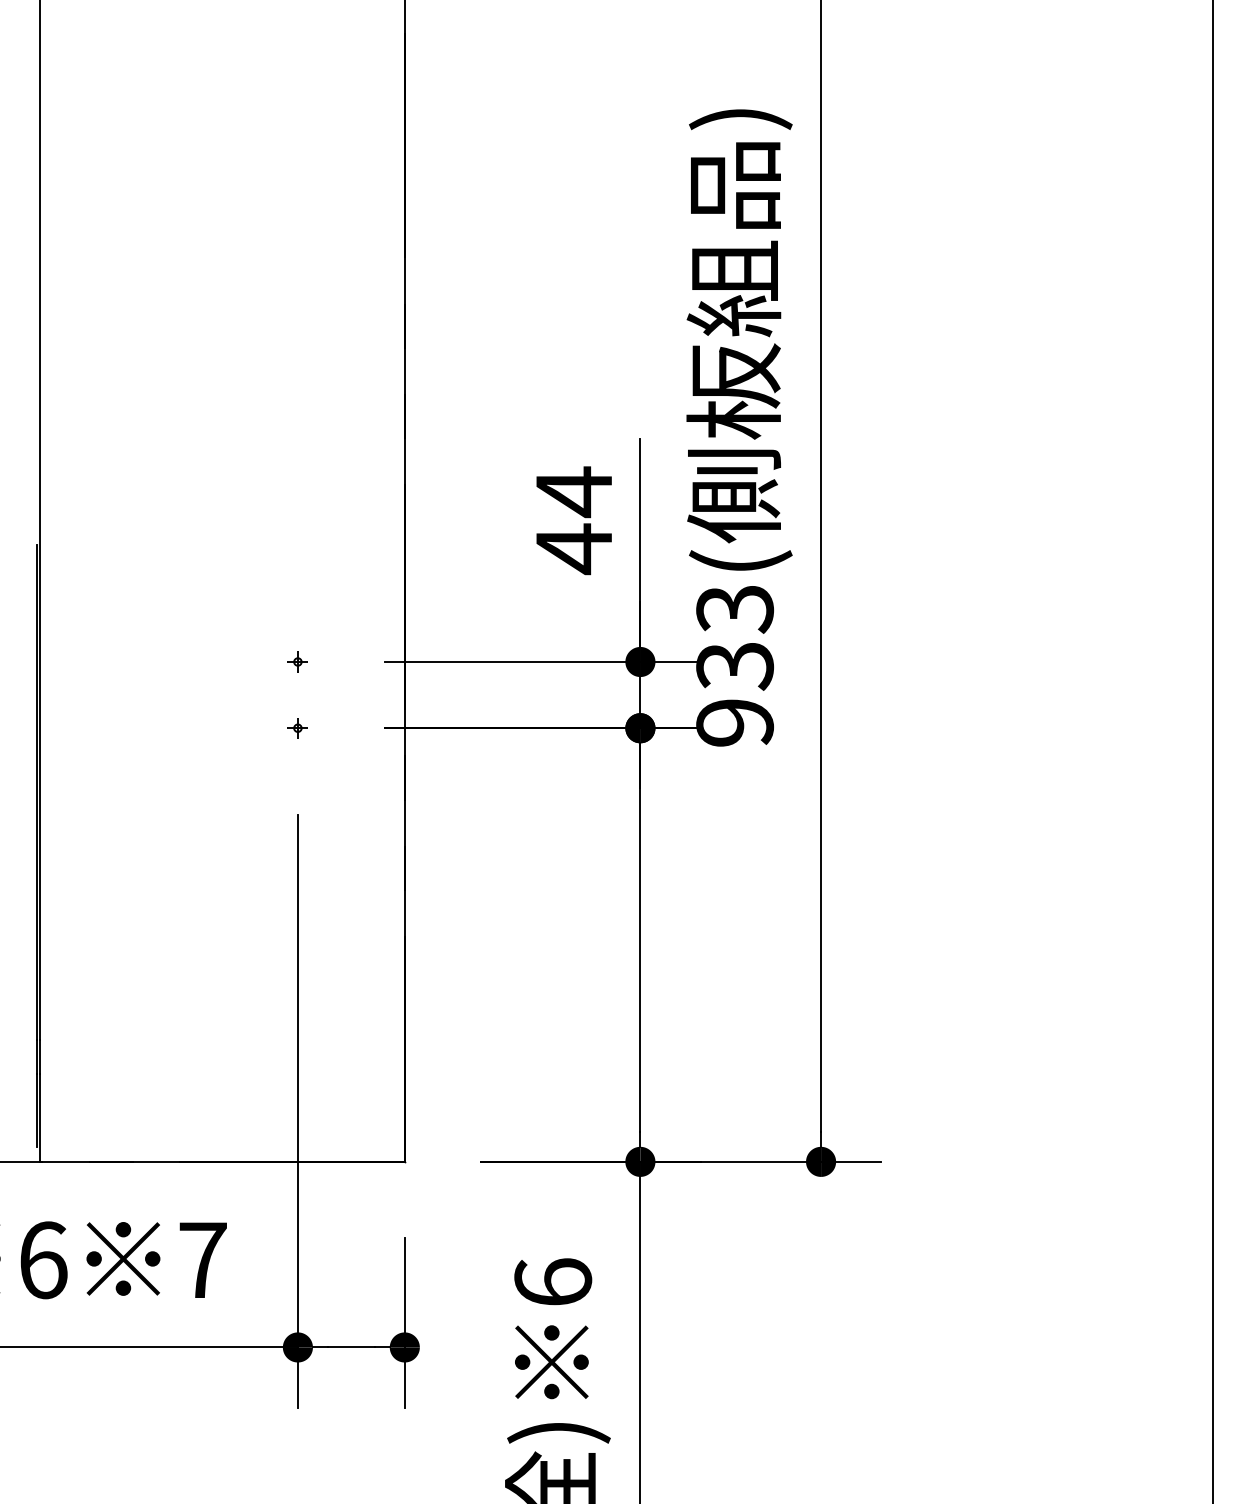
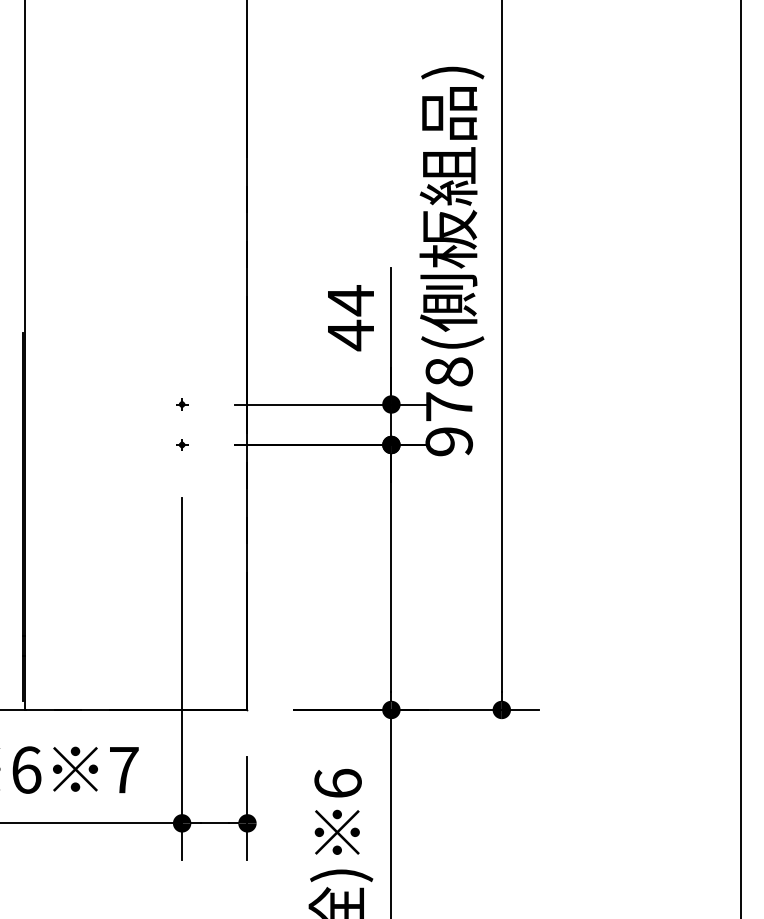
text: (735, 637) -> (449, 389), 933( -> 978(

